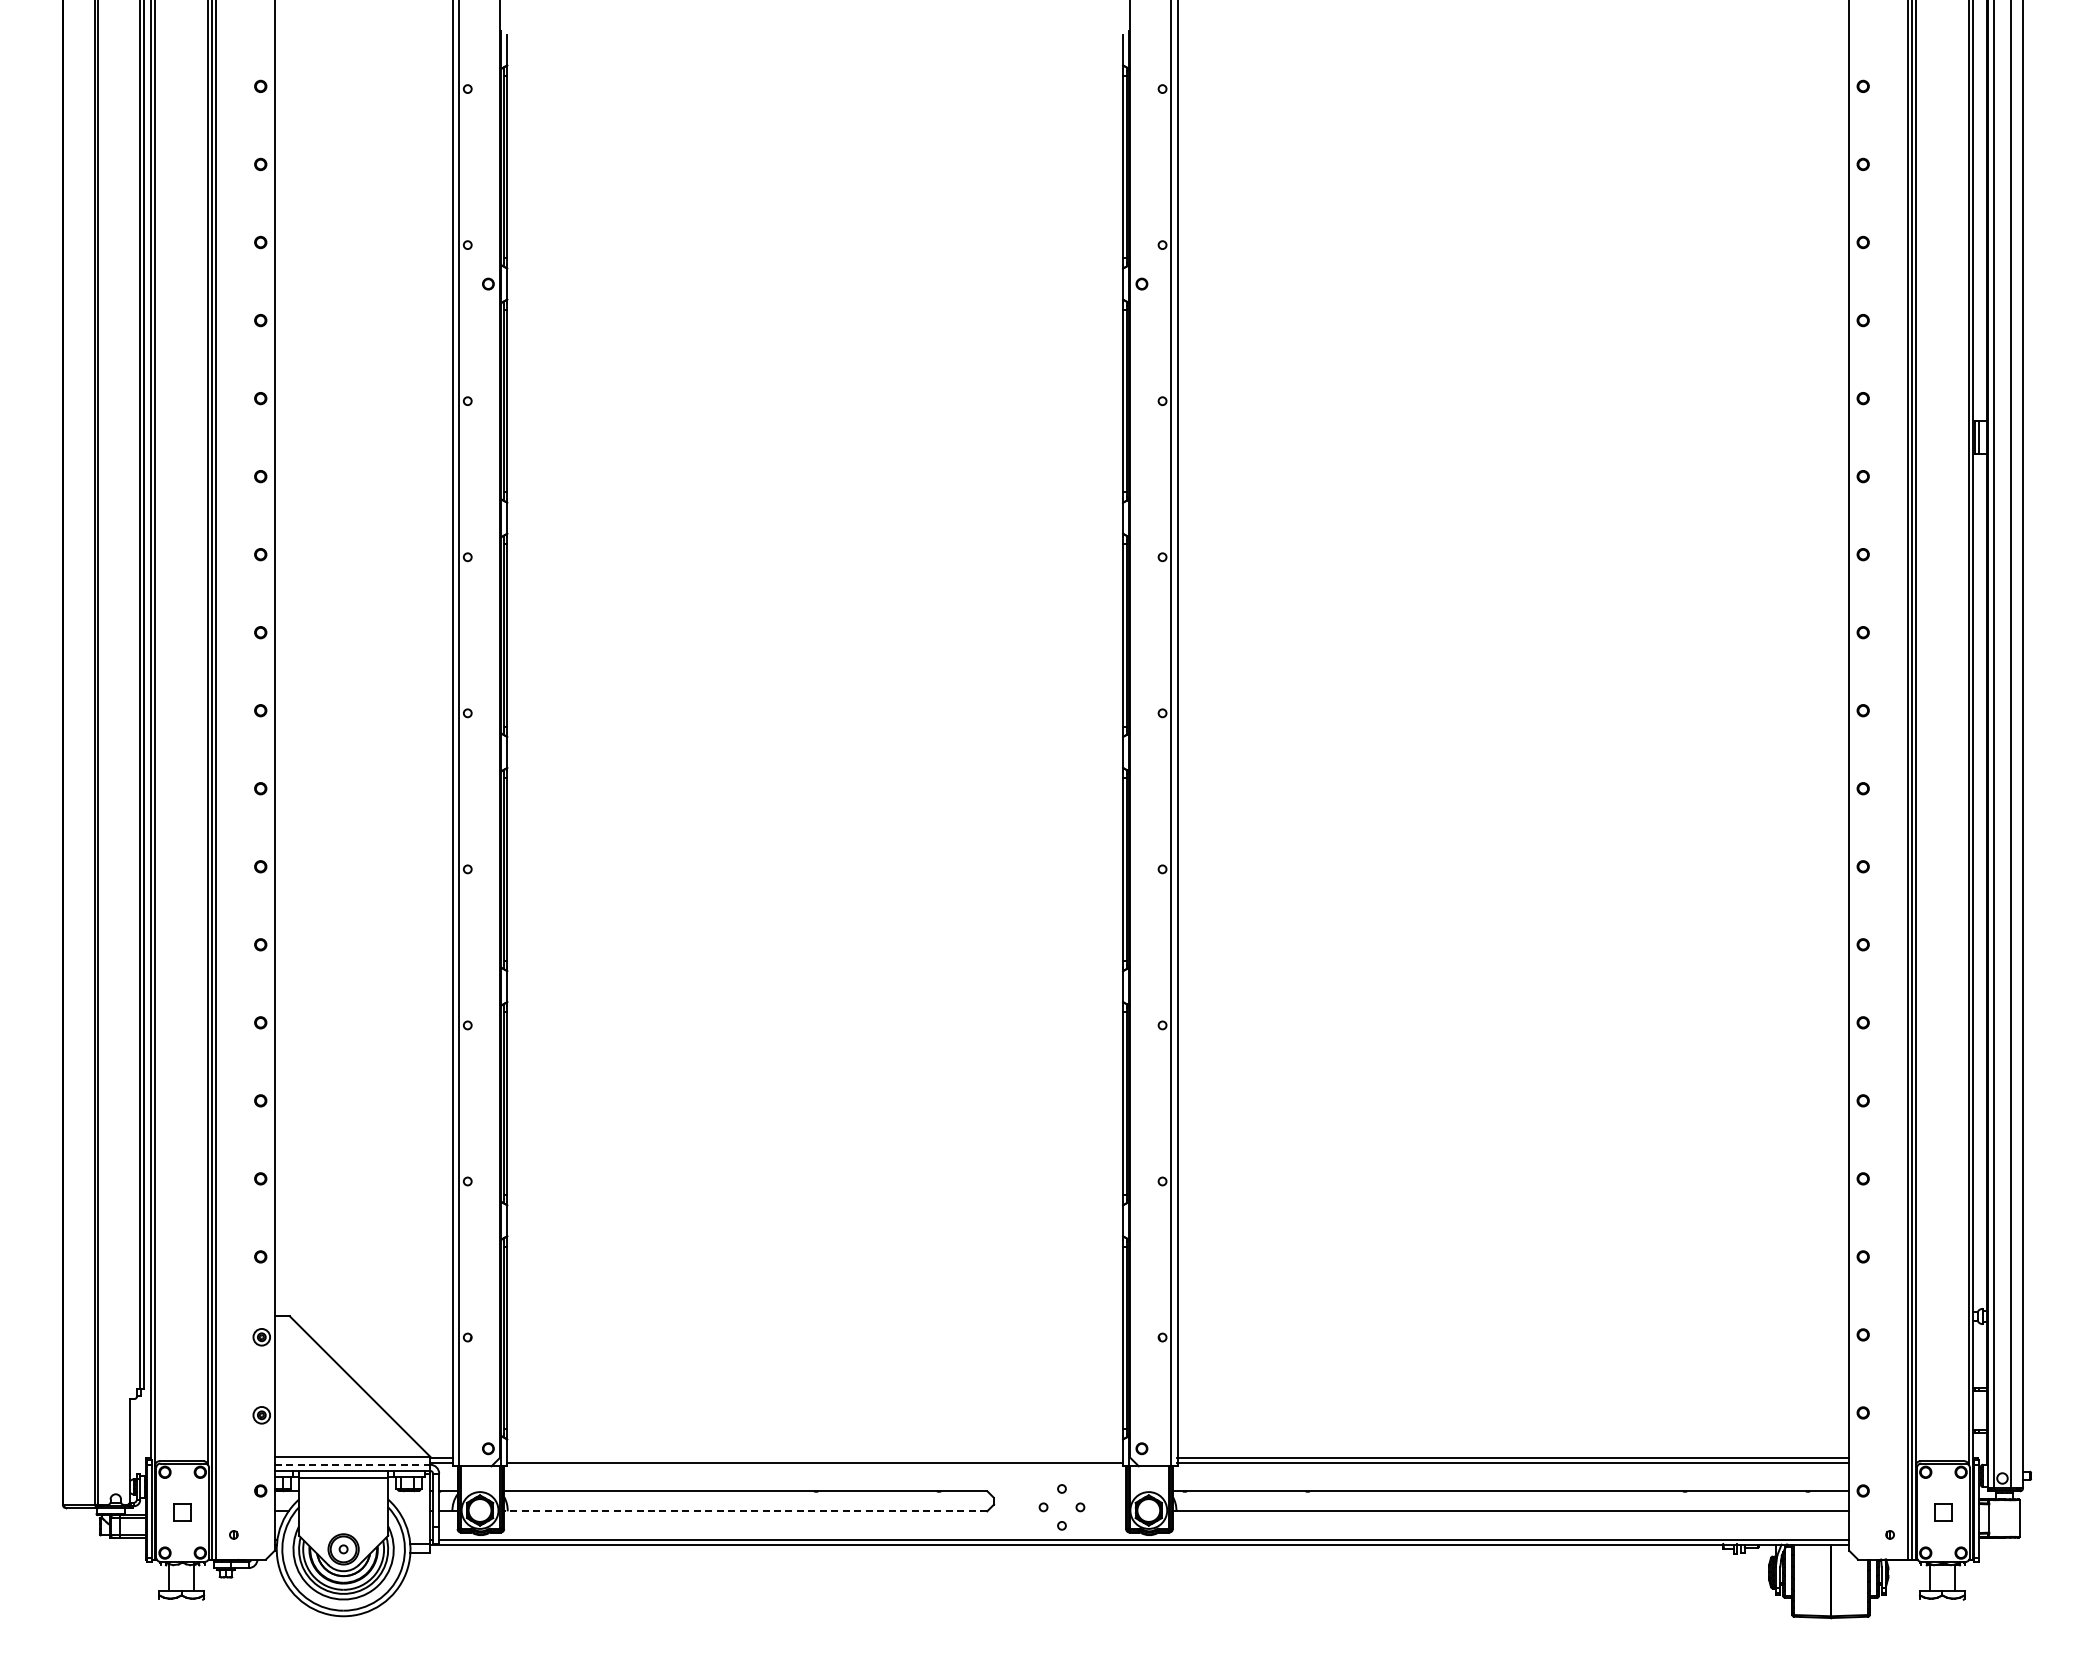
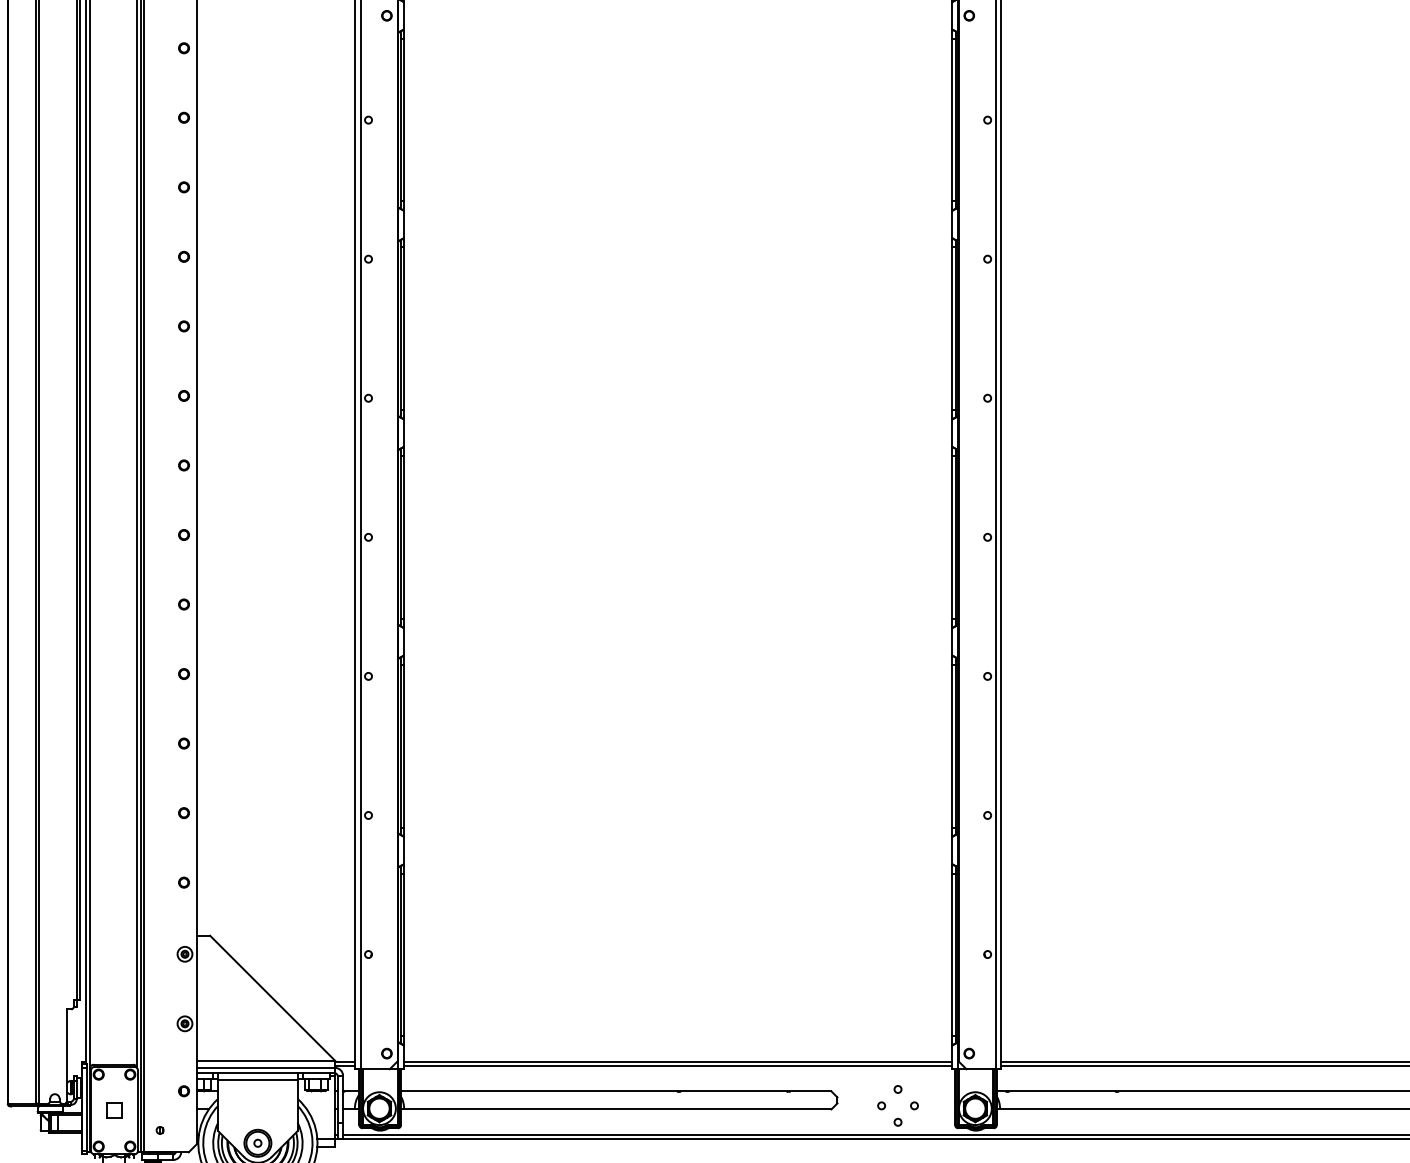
line: (815, 1457) -> (678, 1061), added
line: (352, 1464) -> (265, 1067), dashed -> solid
line: (745, 1511) -> (616, 1109), dashed -> solid

